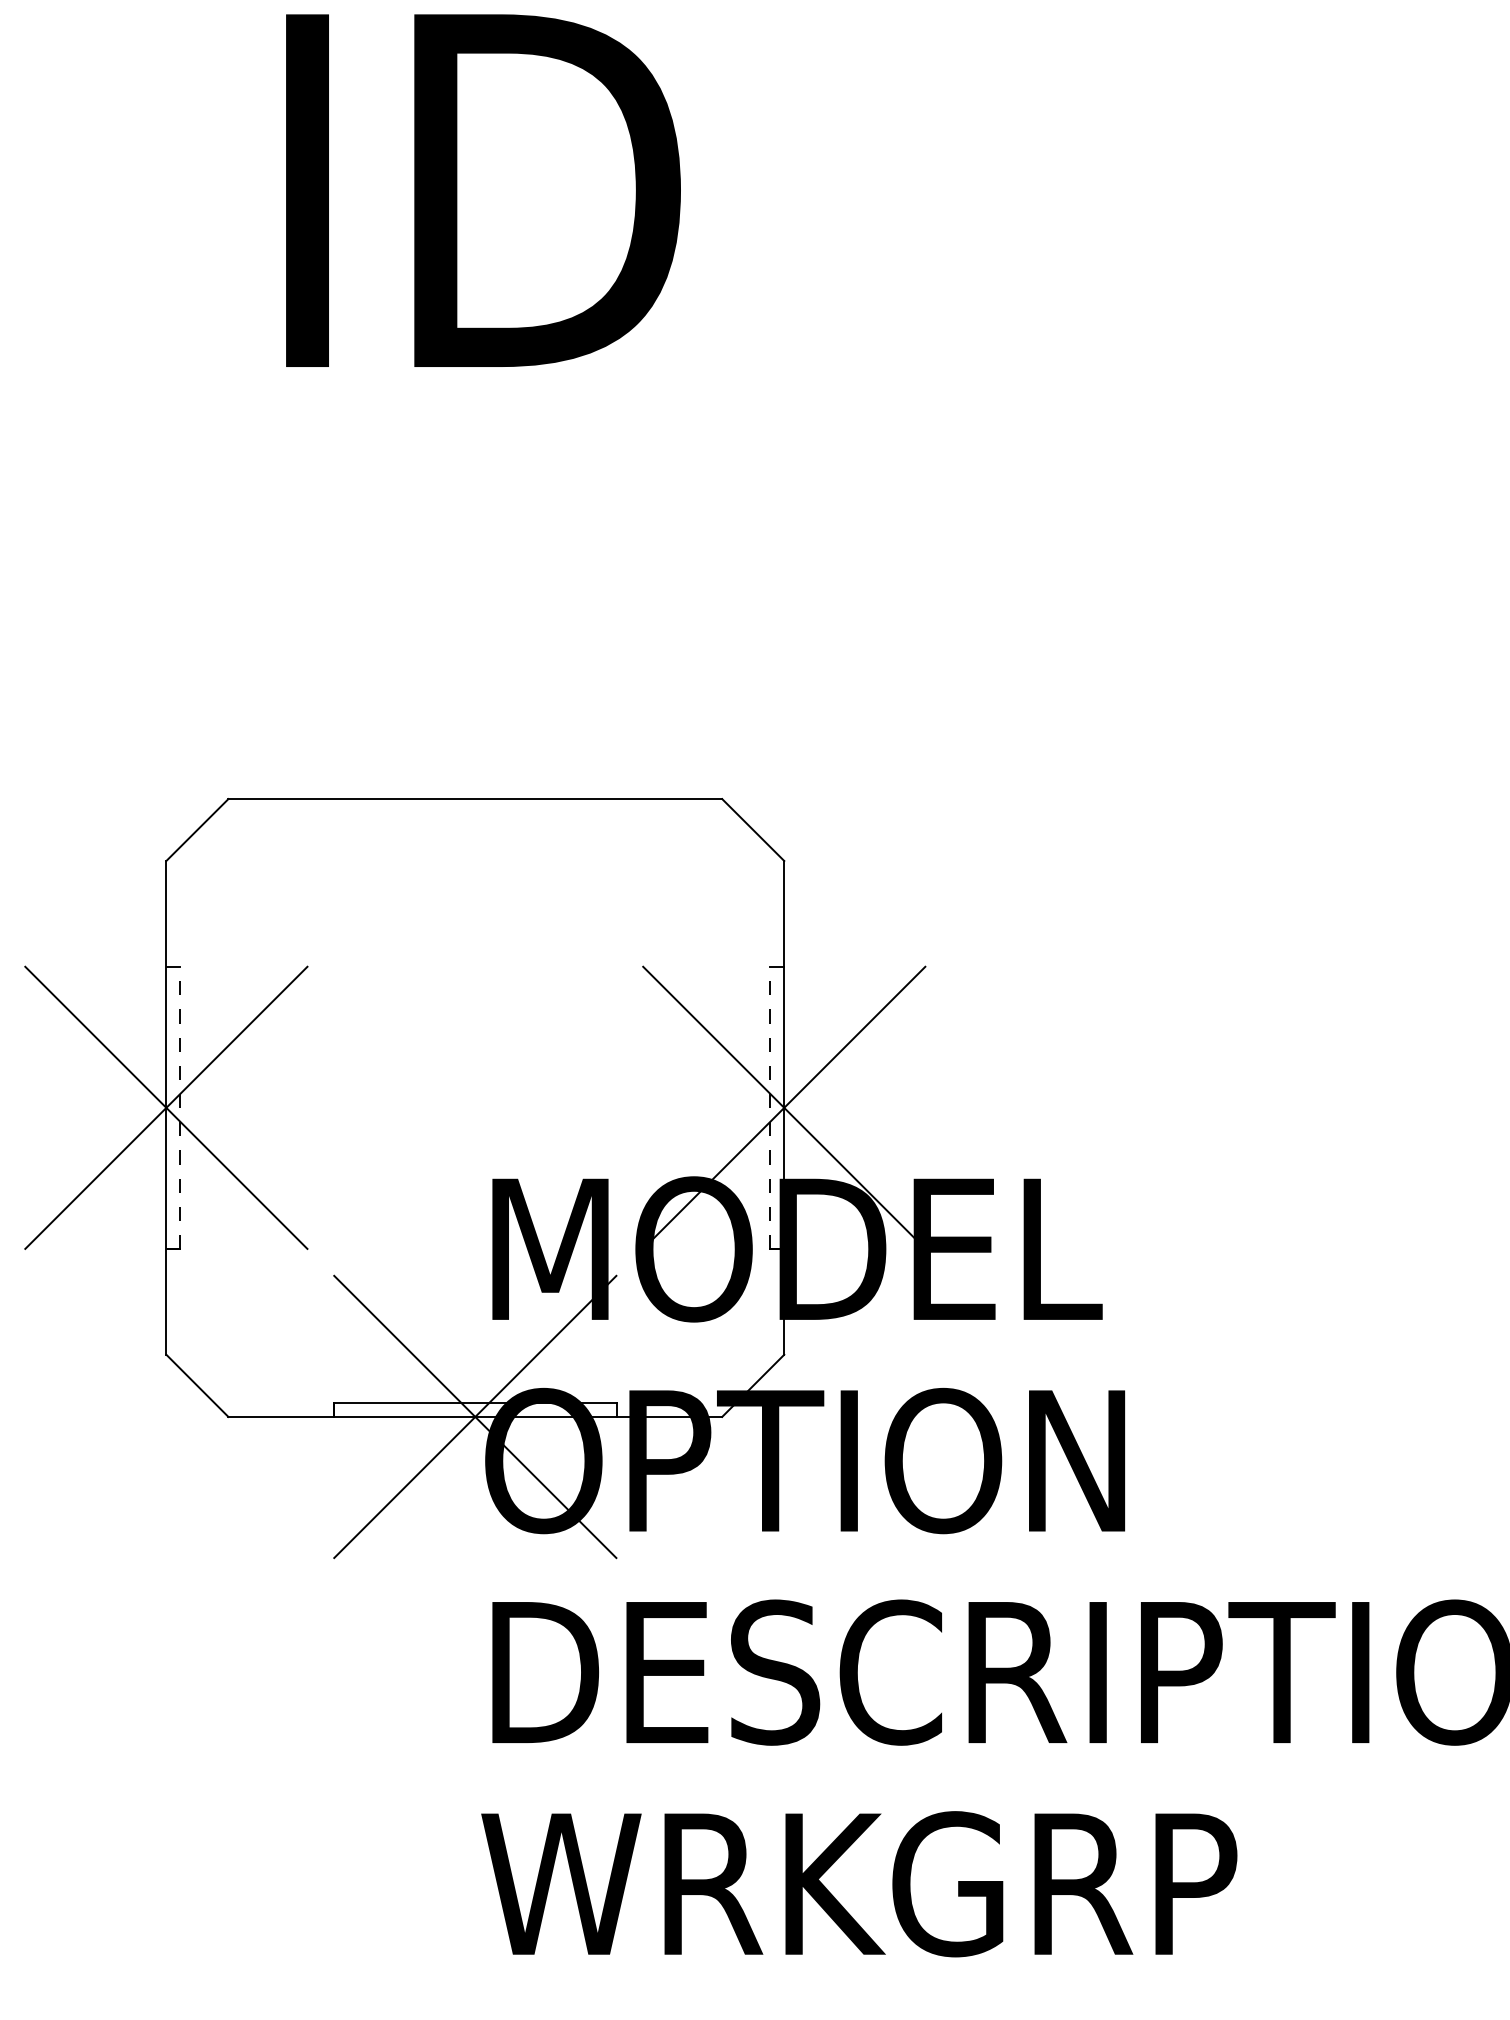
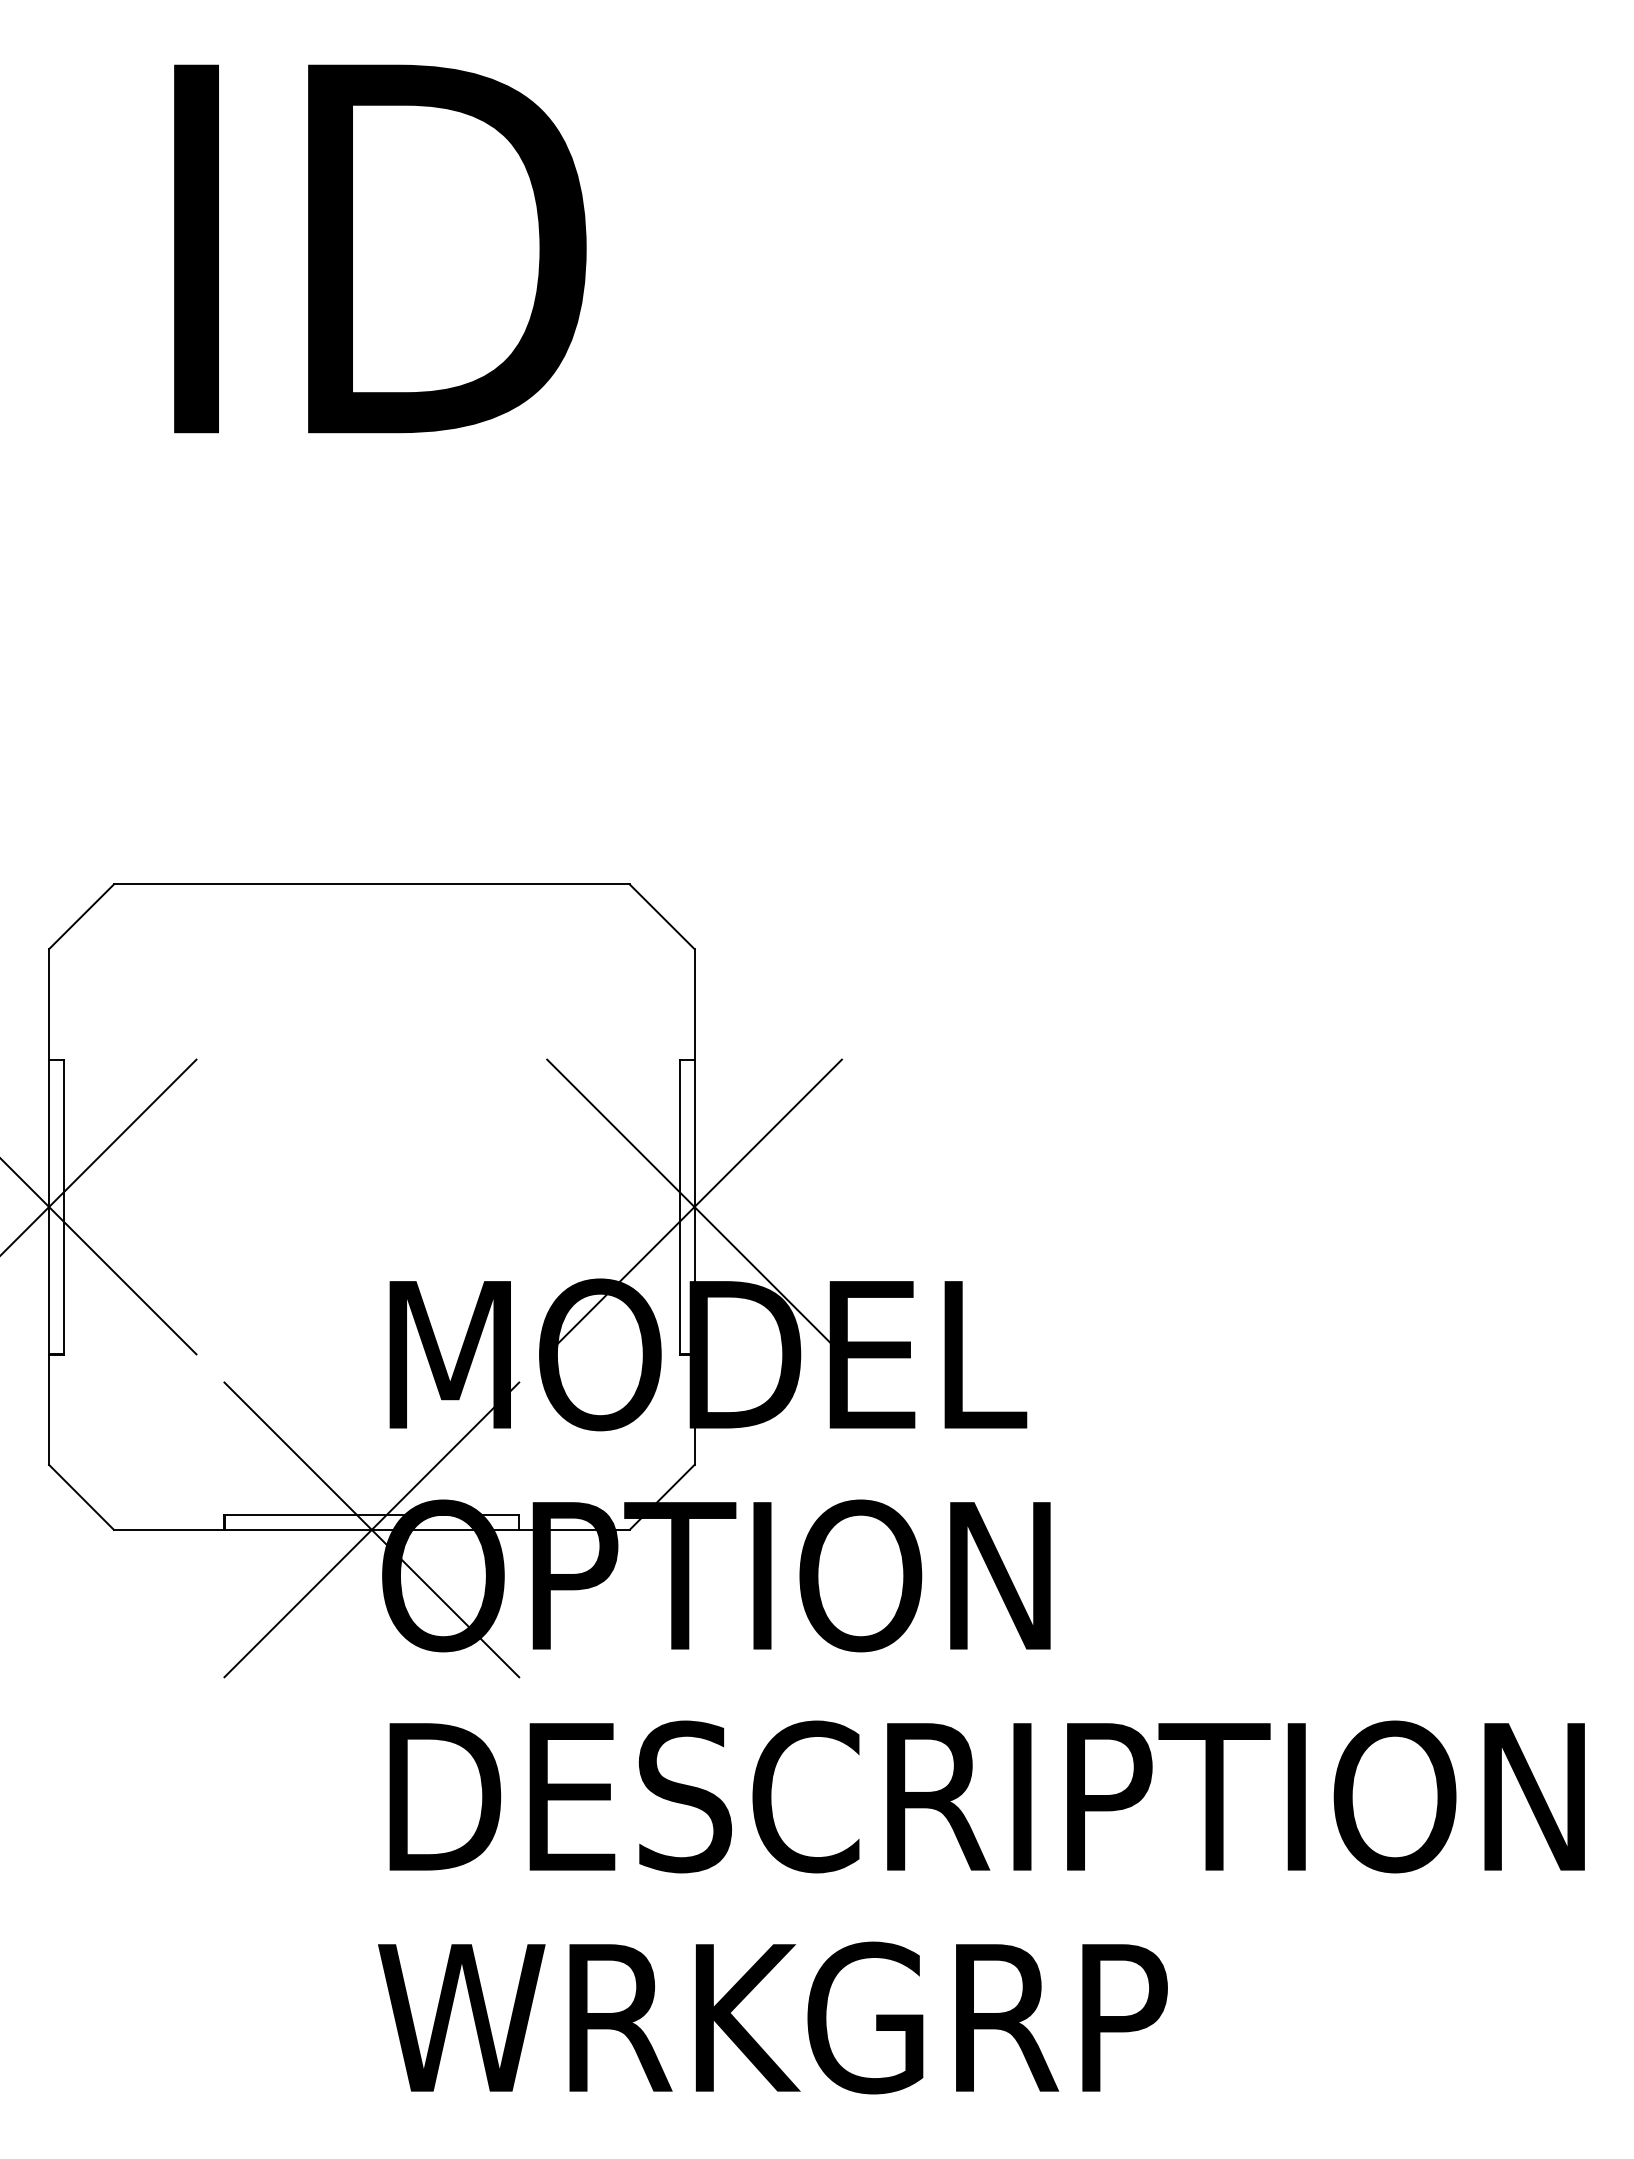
line: (180, 1108) -> (63, 1207), dashed -> solid
line: (769, 1108) -> (679, 1207), dashed -> solid

